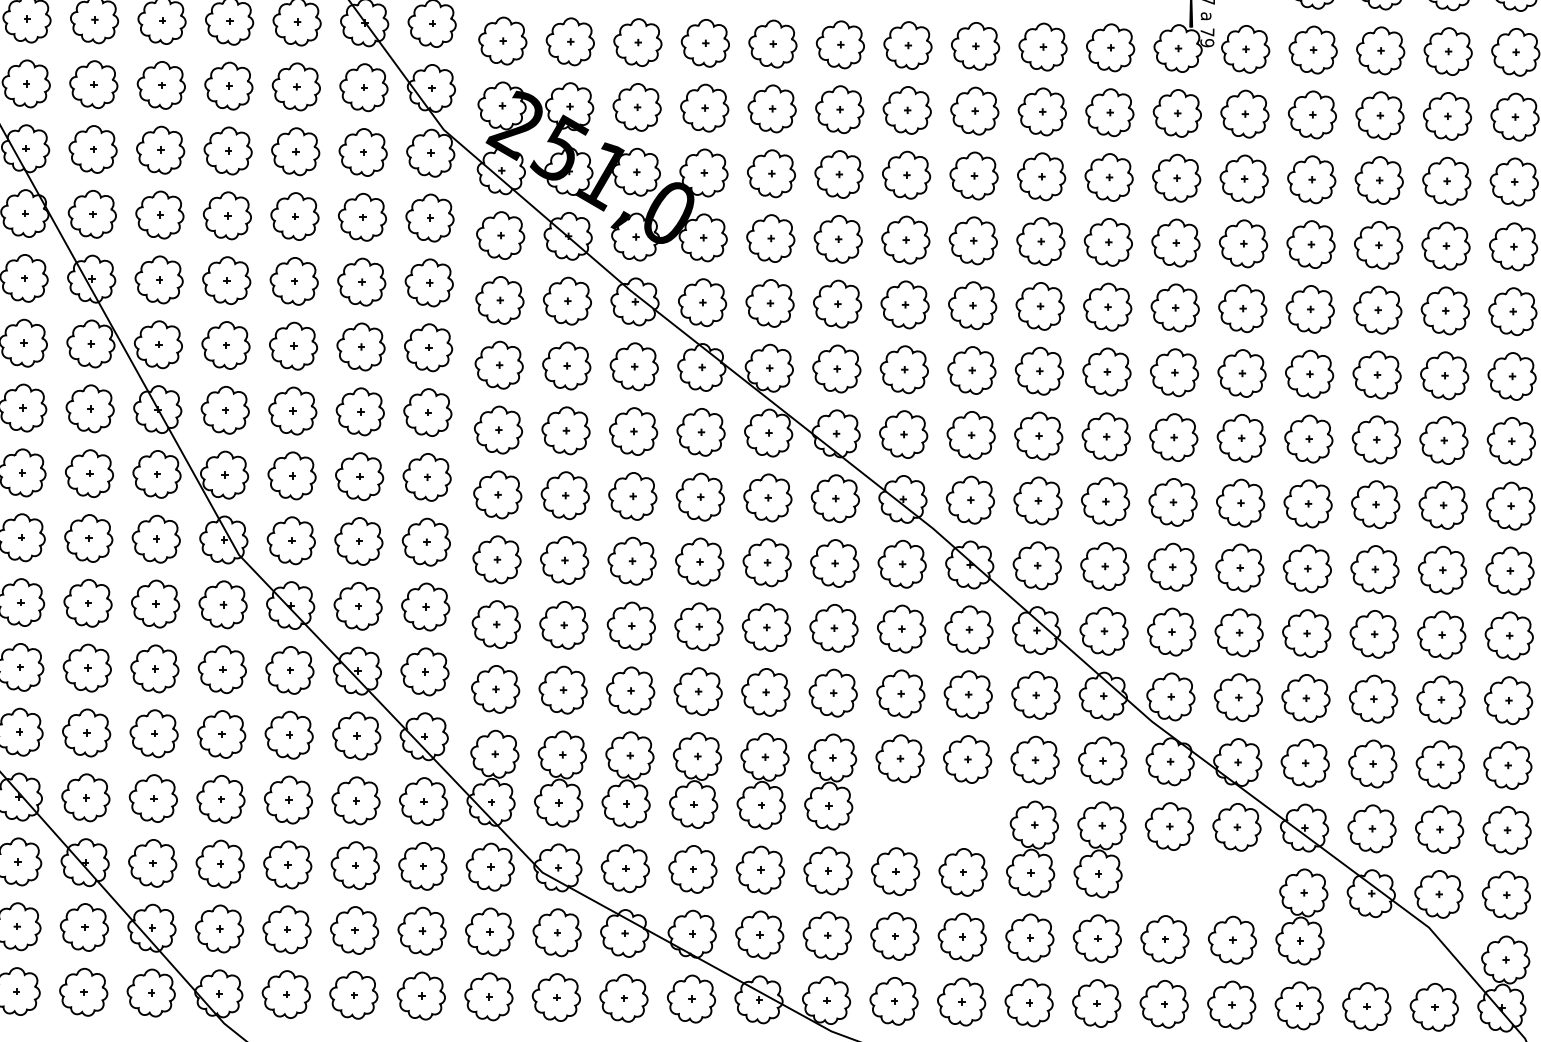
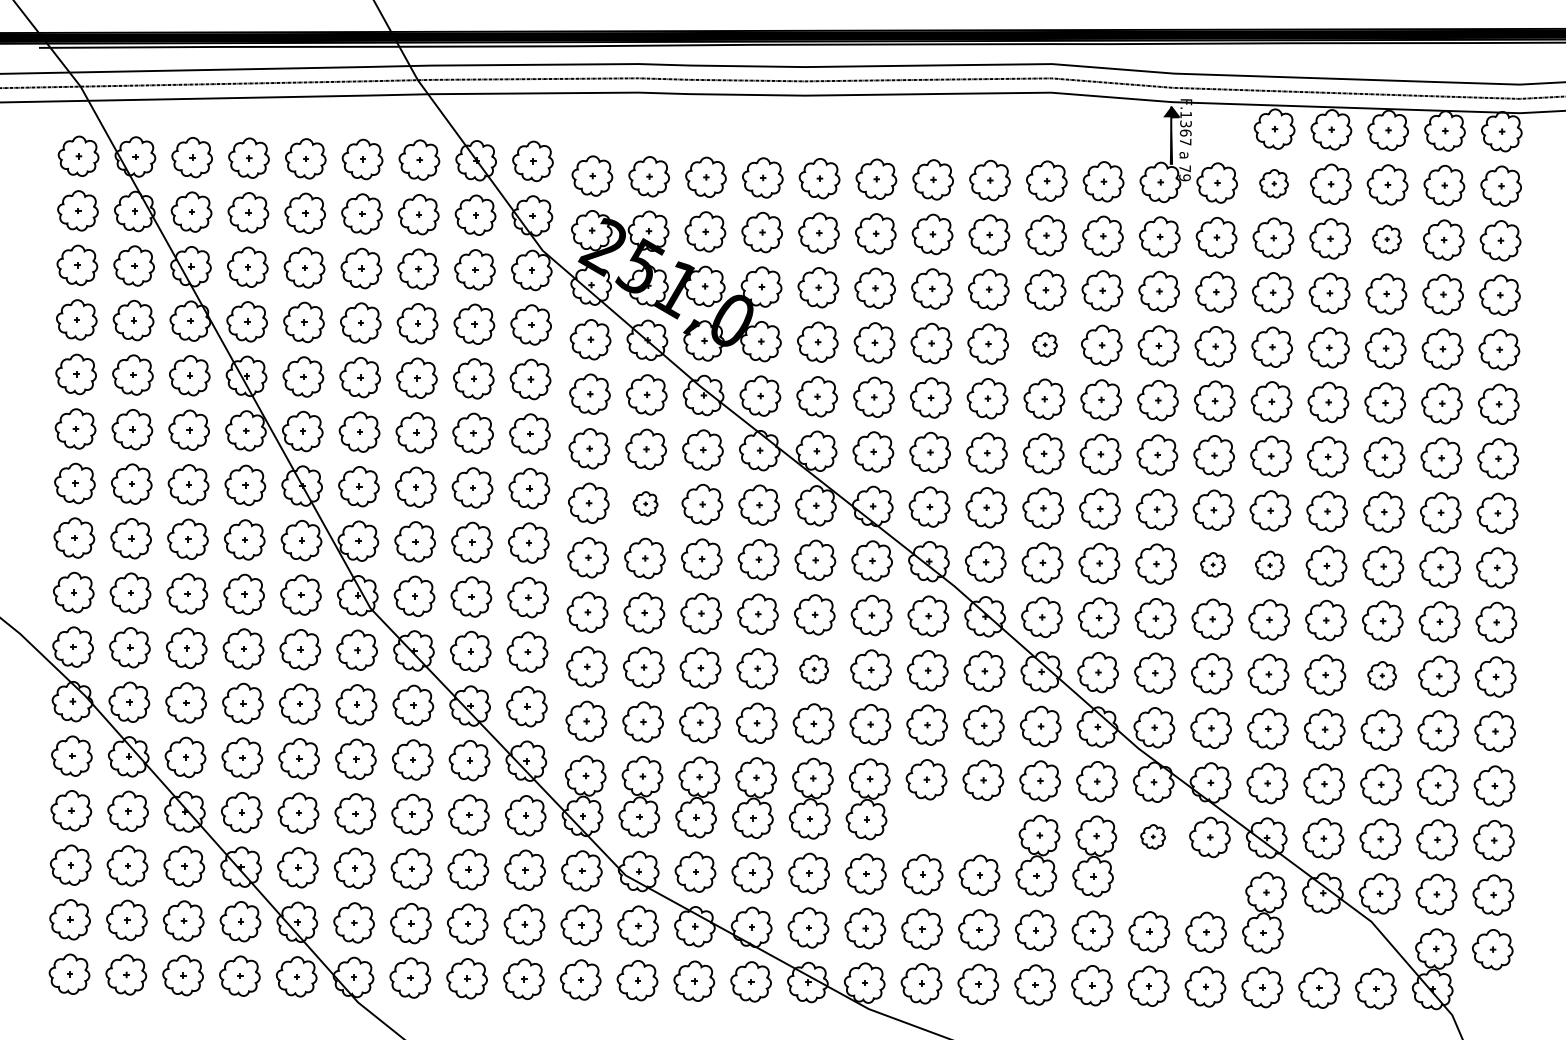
part: (1312, 49) -> (1273, 183), size x0.7
part: (1446, 116) -> (1386, 239), size x0.7
part: (1040, 241) -> (1044, 344), size x0.6
part: (565, 430) -> (645, 503), size x0.6
part: (1240, 502) -> (1212, 564), size x0.6
part: (1307, 504) -> (1269, 565), size x0.7
part: (765, 627) -> (813, 669), size x0.7
part: (1440, 634) -> (1381, 675), size x0.7
part: (1168, 826) -> (1152, 836), size x0.6

